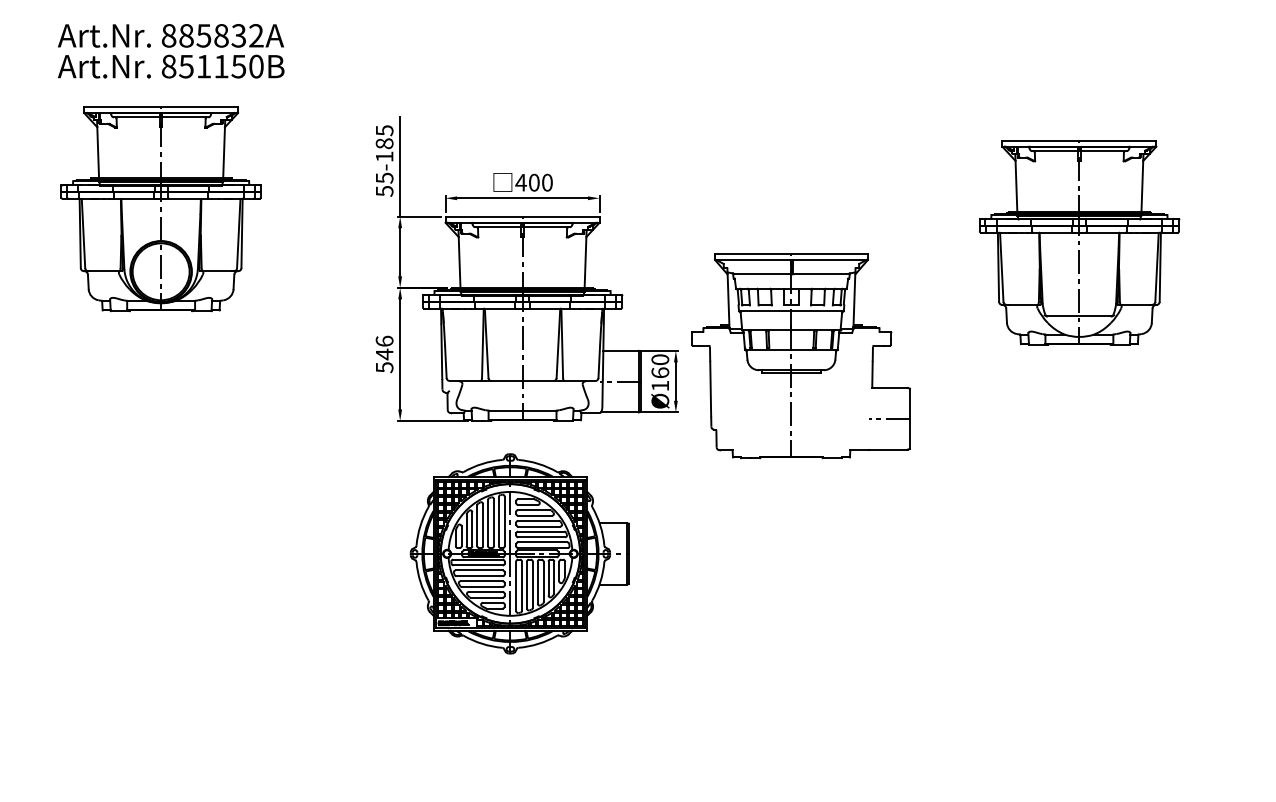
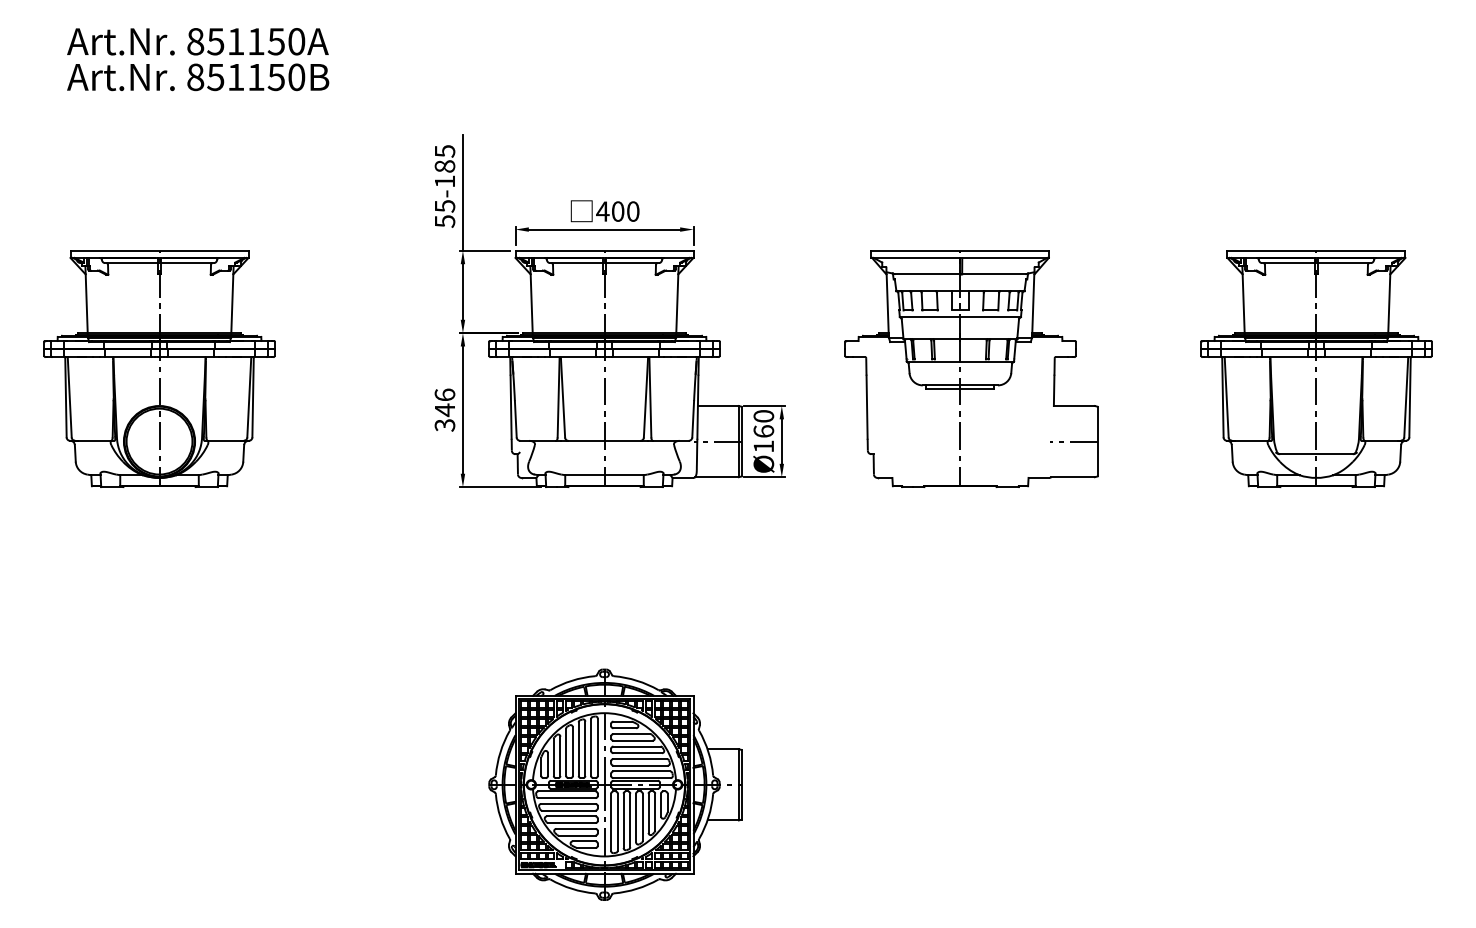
text: (221, 35) -> (256, 41), 885832A -> 851150A
part: (161, 208) -> (159, 368), moved
part: (1079, 242) -> (1316, 368), moved
part: (800, 355) -> (971, 368), moved
text: (384, 366) -> (444, 424), 546 -> 346
part: (519, 553) -> (615, 784), moved

